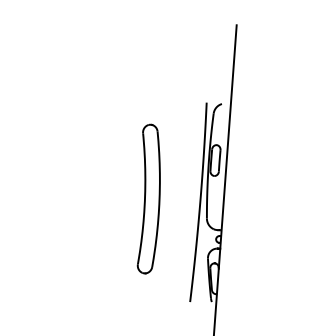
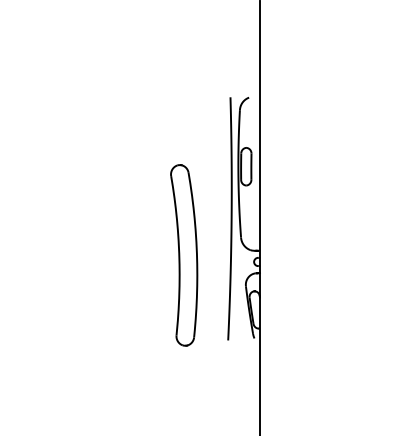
part: (149, 199) -> (184, 255), moved

